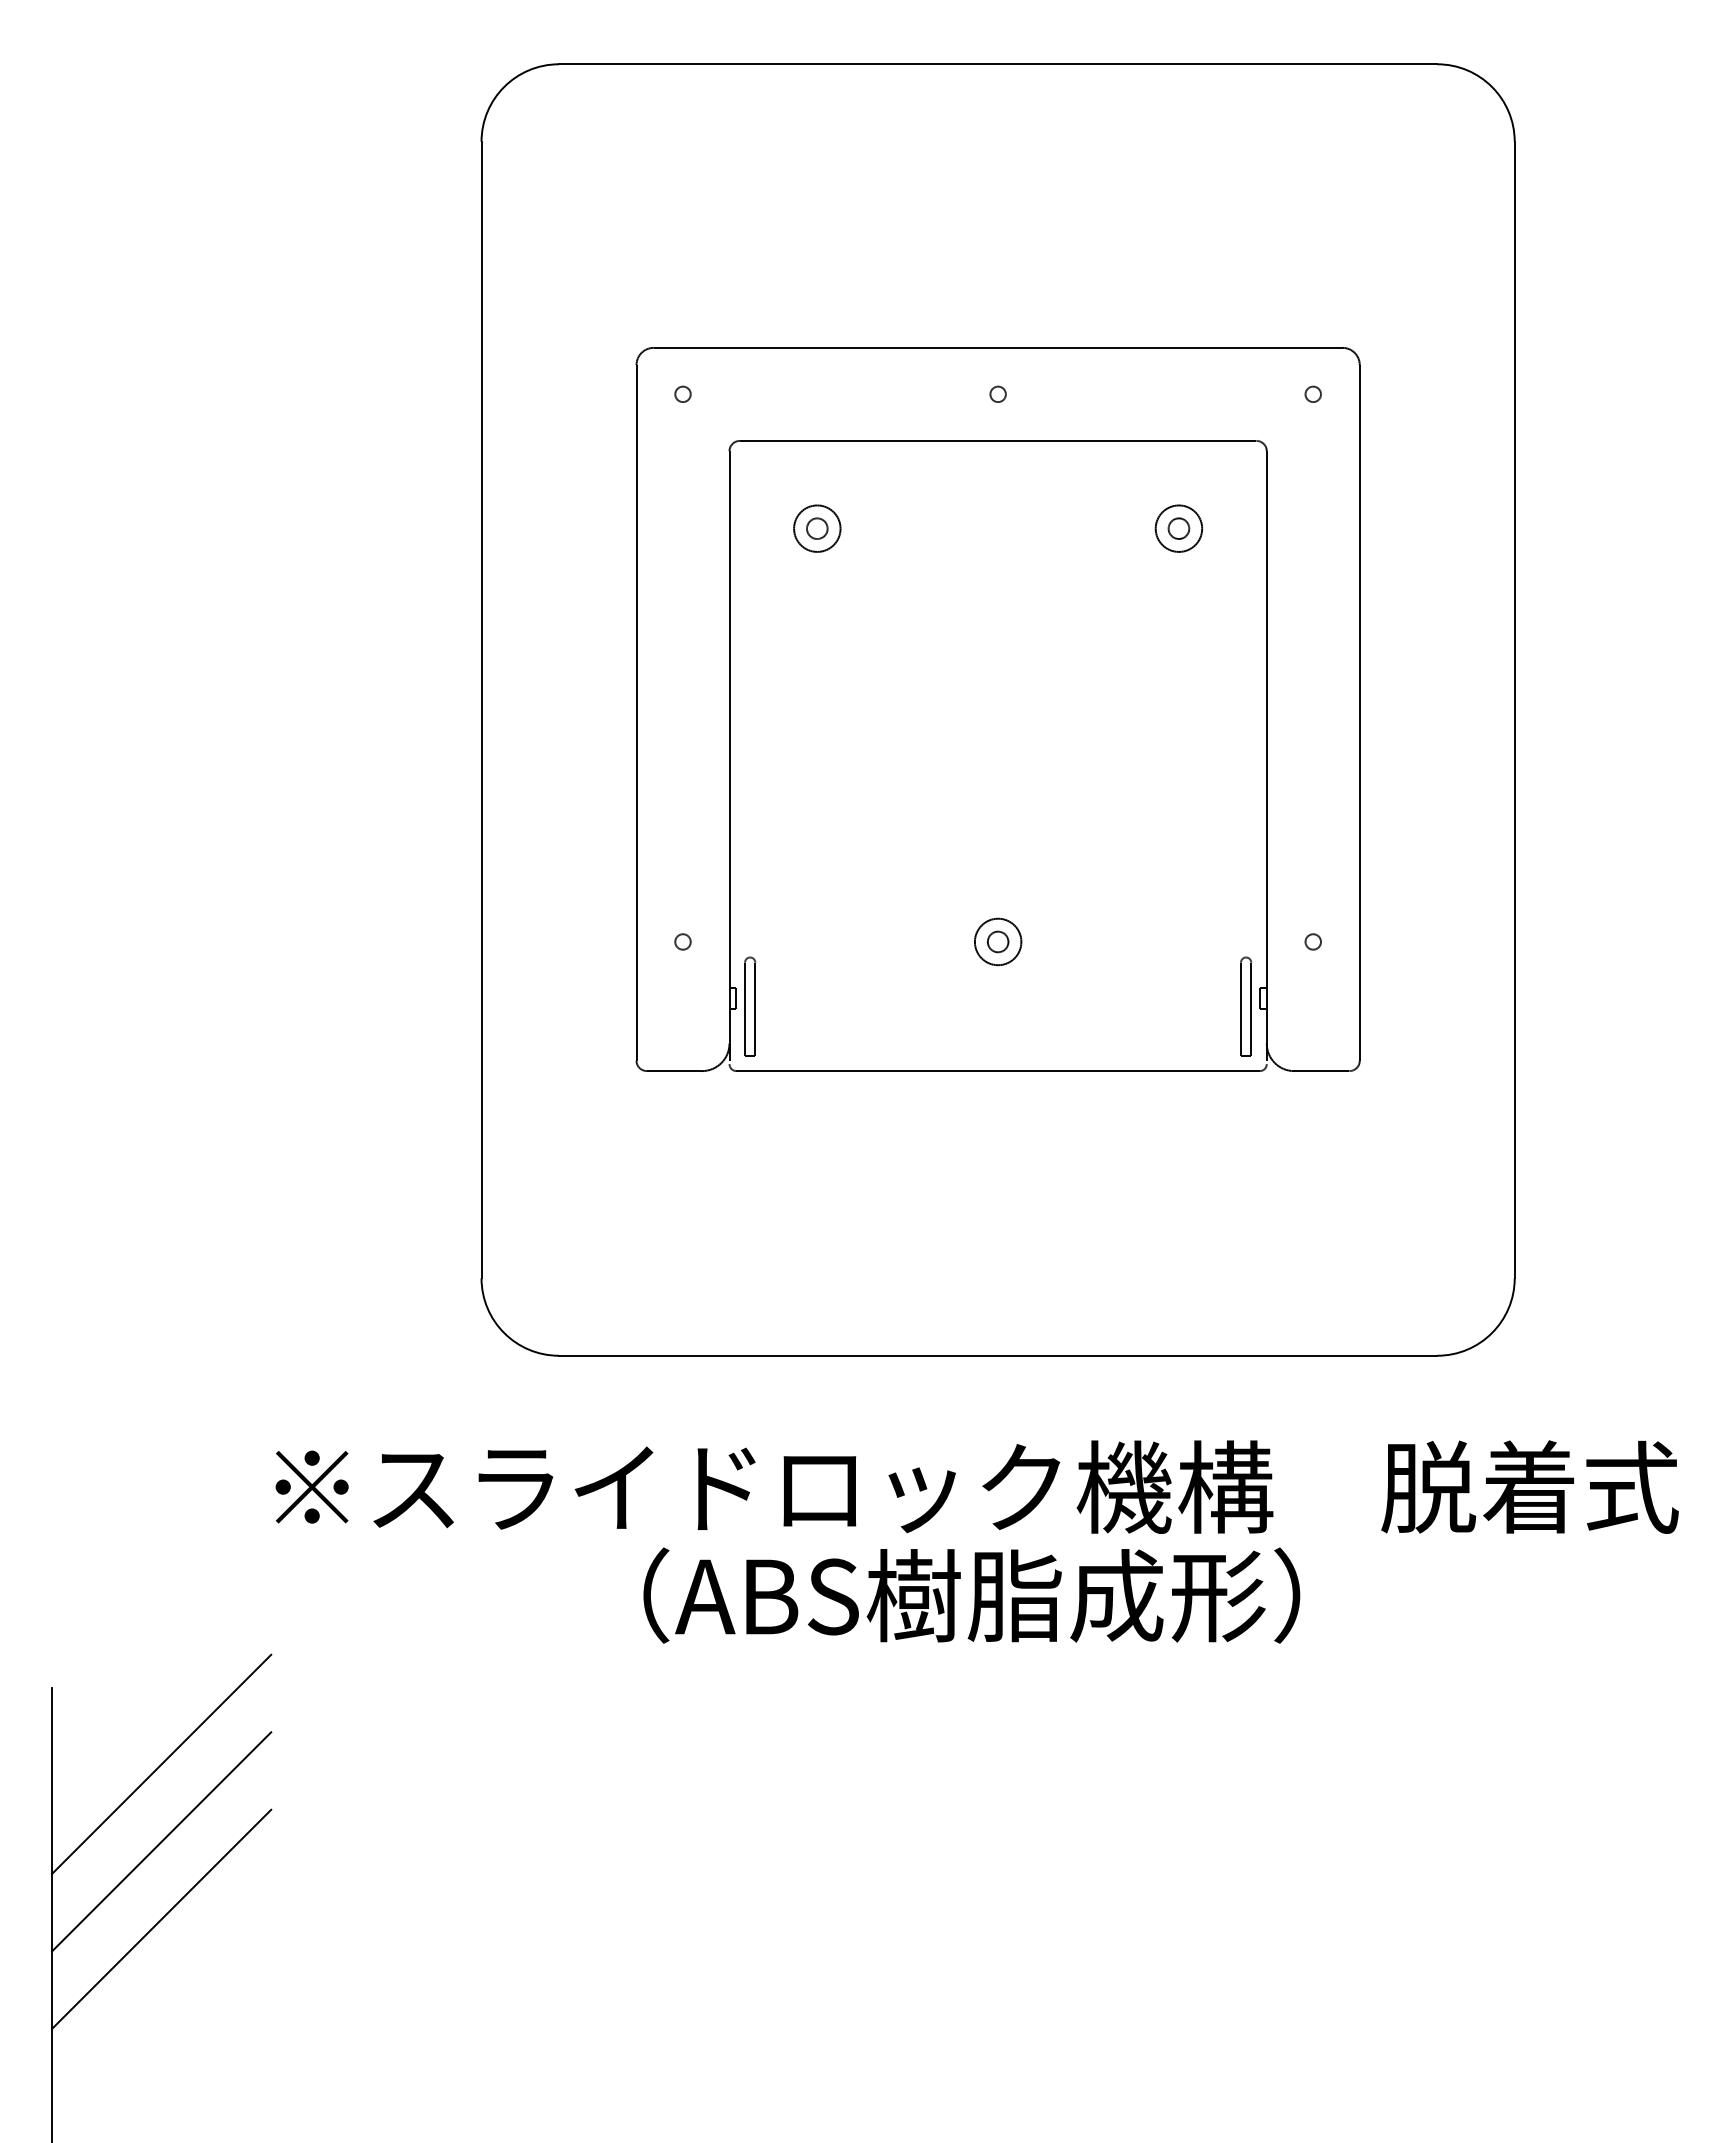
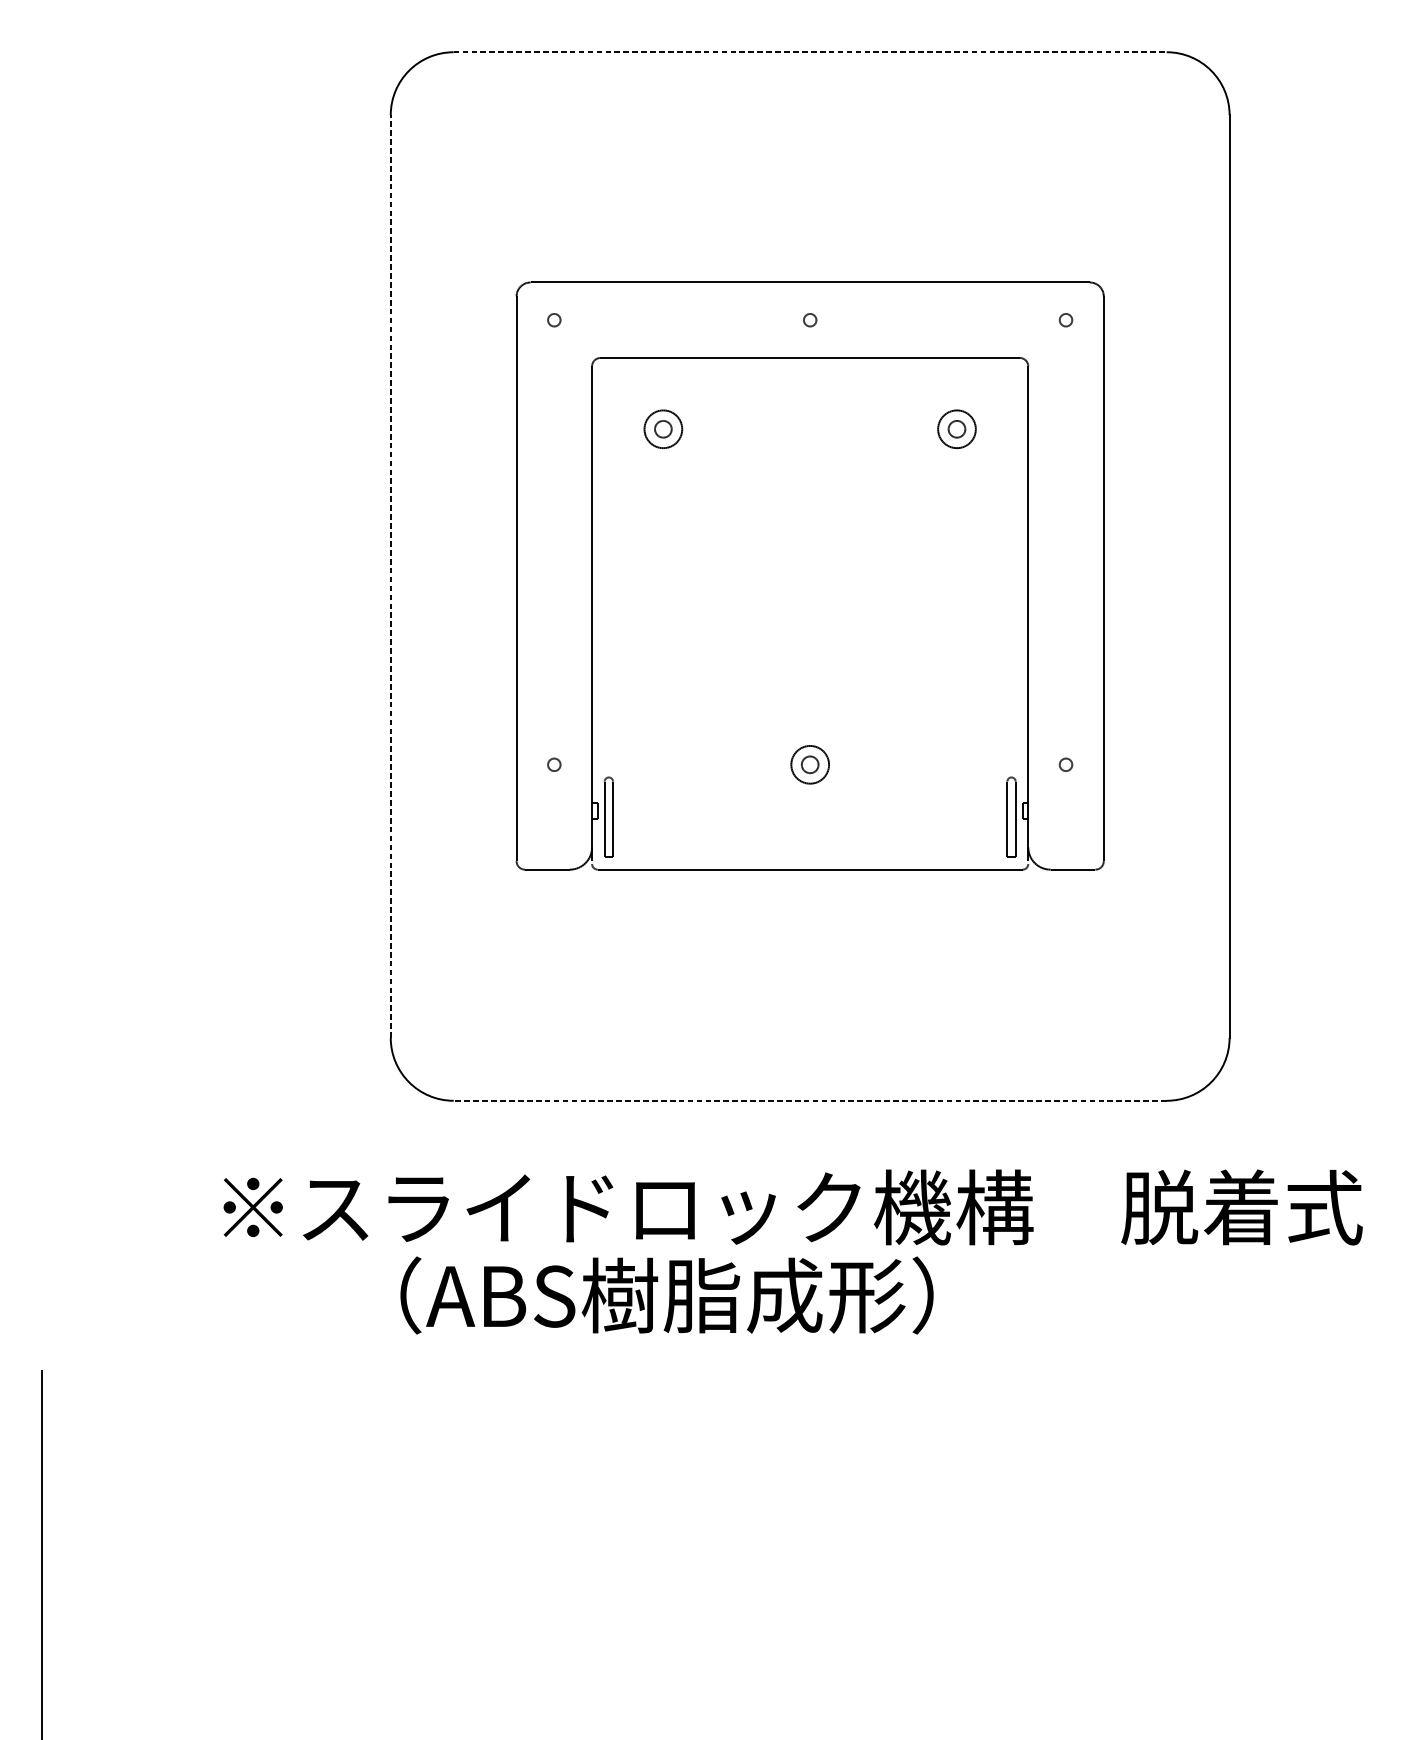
line: (998, 64) -> (810, 52), solid -> dashed
line: (481, 709) -> (390, 576), solid -> dashed
line: (997, 1355) -> (809, 1100), solid -> dashed
text: (971, 1595) -> (666, 1295), moved
line: (161, 1763) -> (130, 1431), removed
line: (161, 1841) -> (130, 1495), removed
line: (161, 1918) -> (130, 1557), removed

